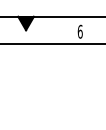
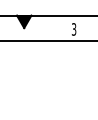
text: (79, 31) -> (73, 29), 6 -> 3

